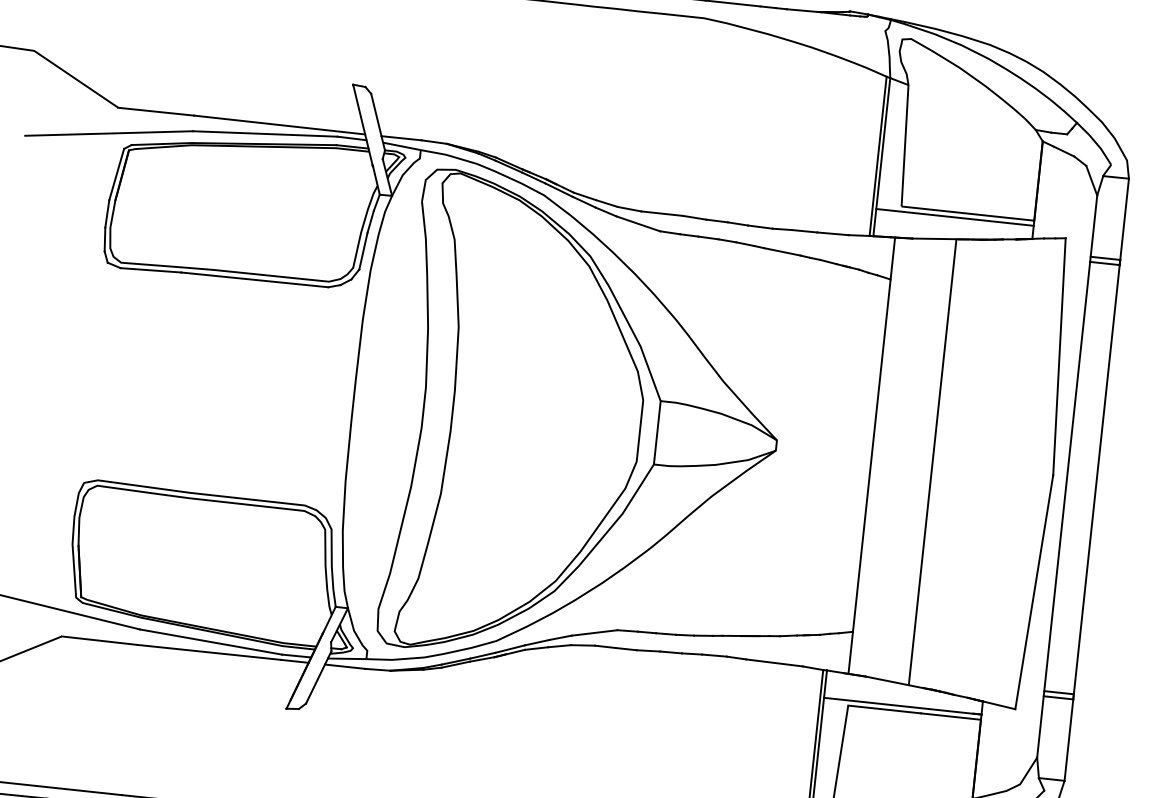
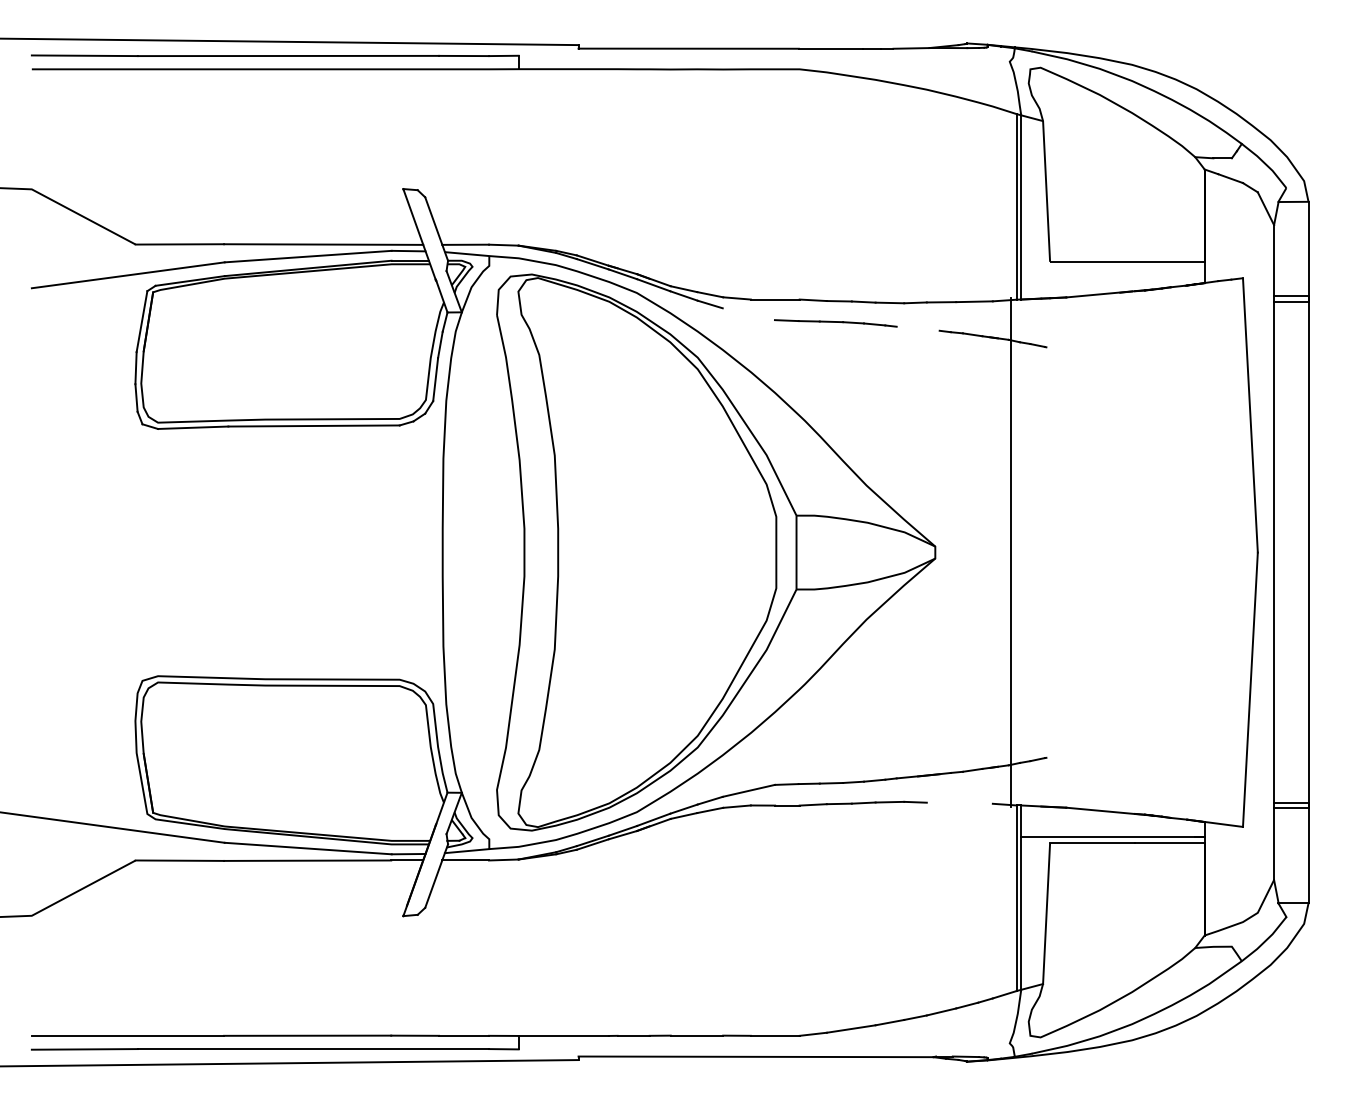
line: (954, 217) -> (1112, 267), removed
line: (637, 224) -> (748, 314), removed
line: (781, 251) -> (917, 328), removed
line: (871, 455) -> (1011, 552), moved
line: (932, 462) -> (1117, 552), removed
line: (774, 662) -> (959, 802), removed

